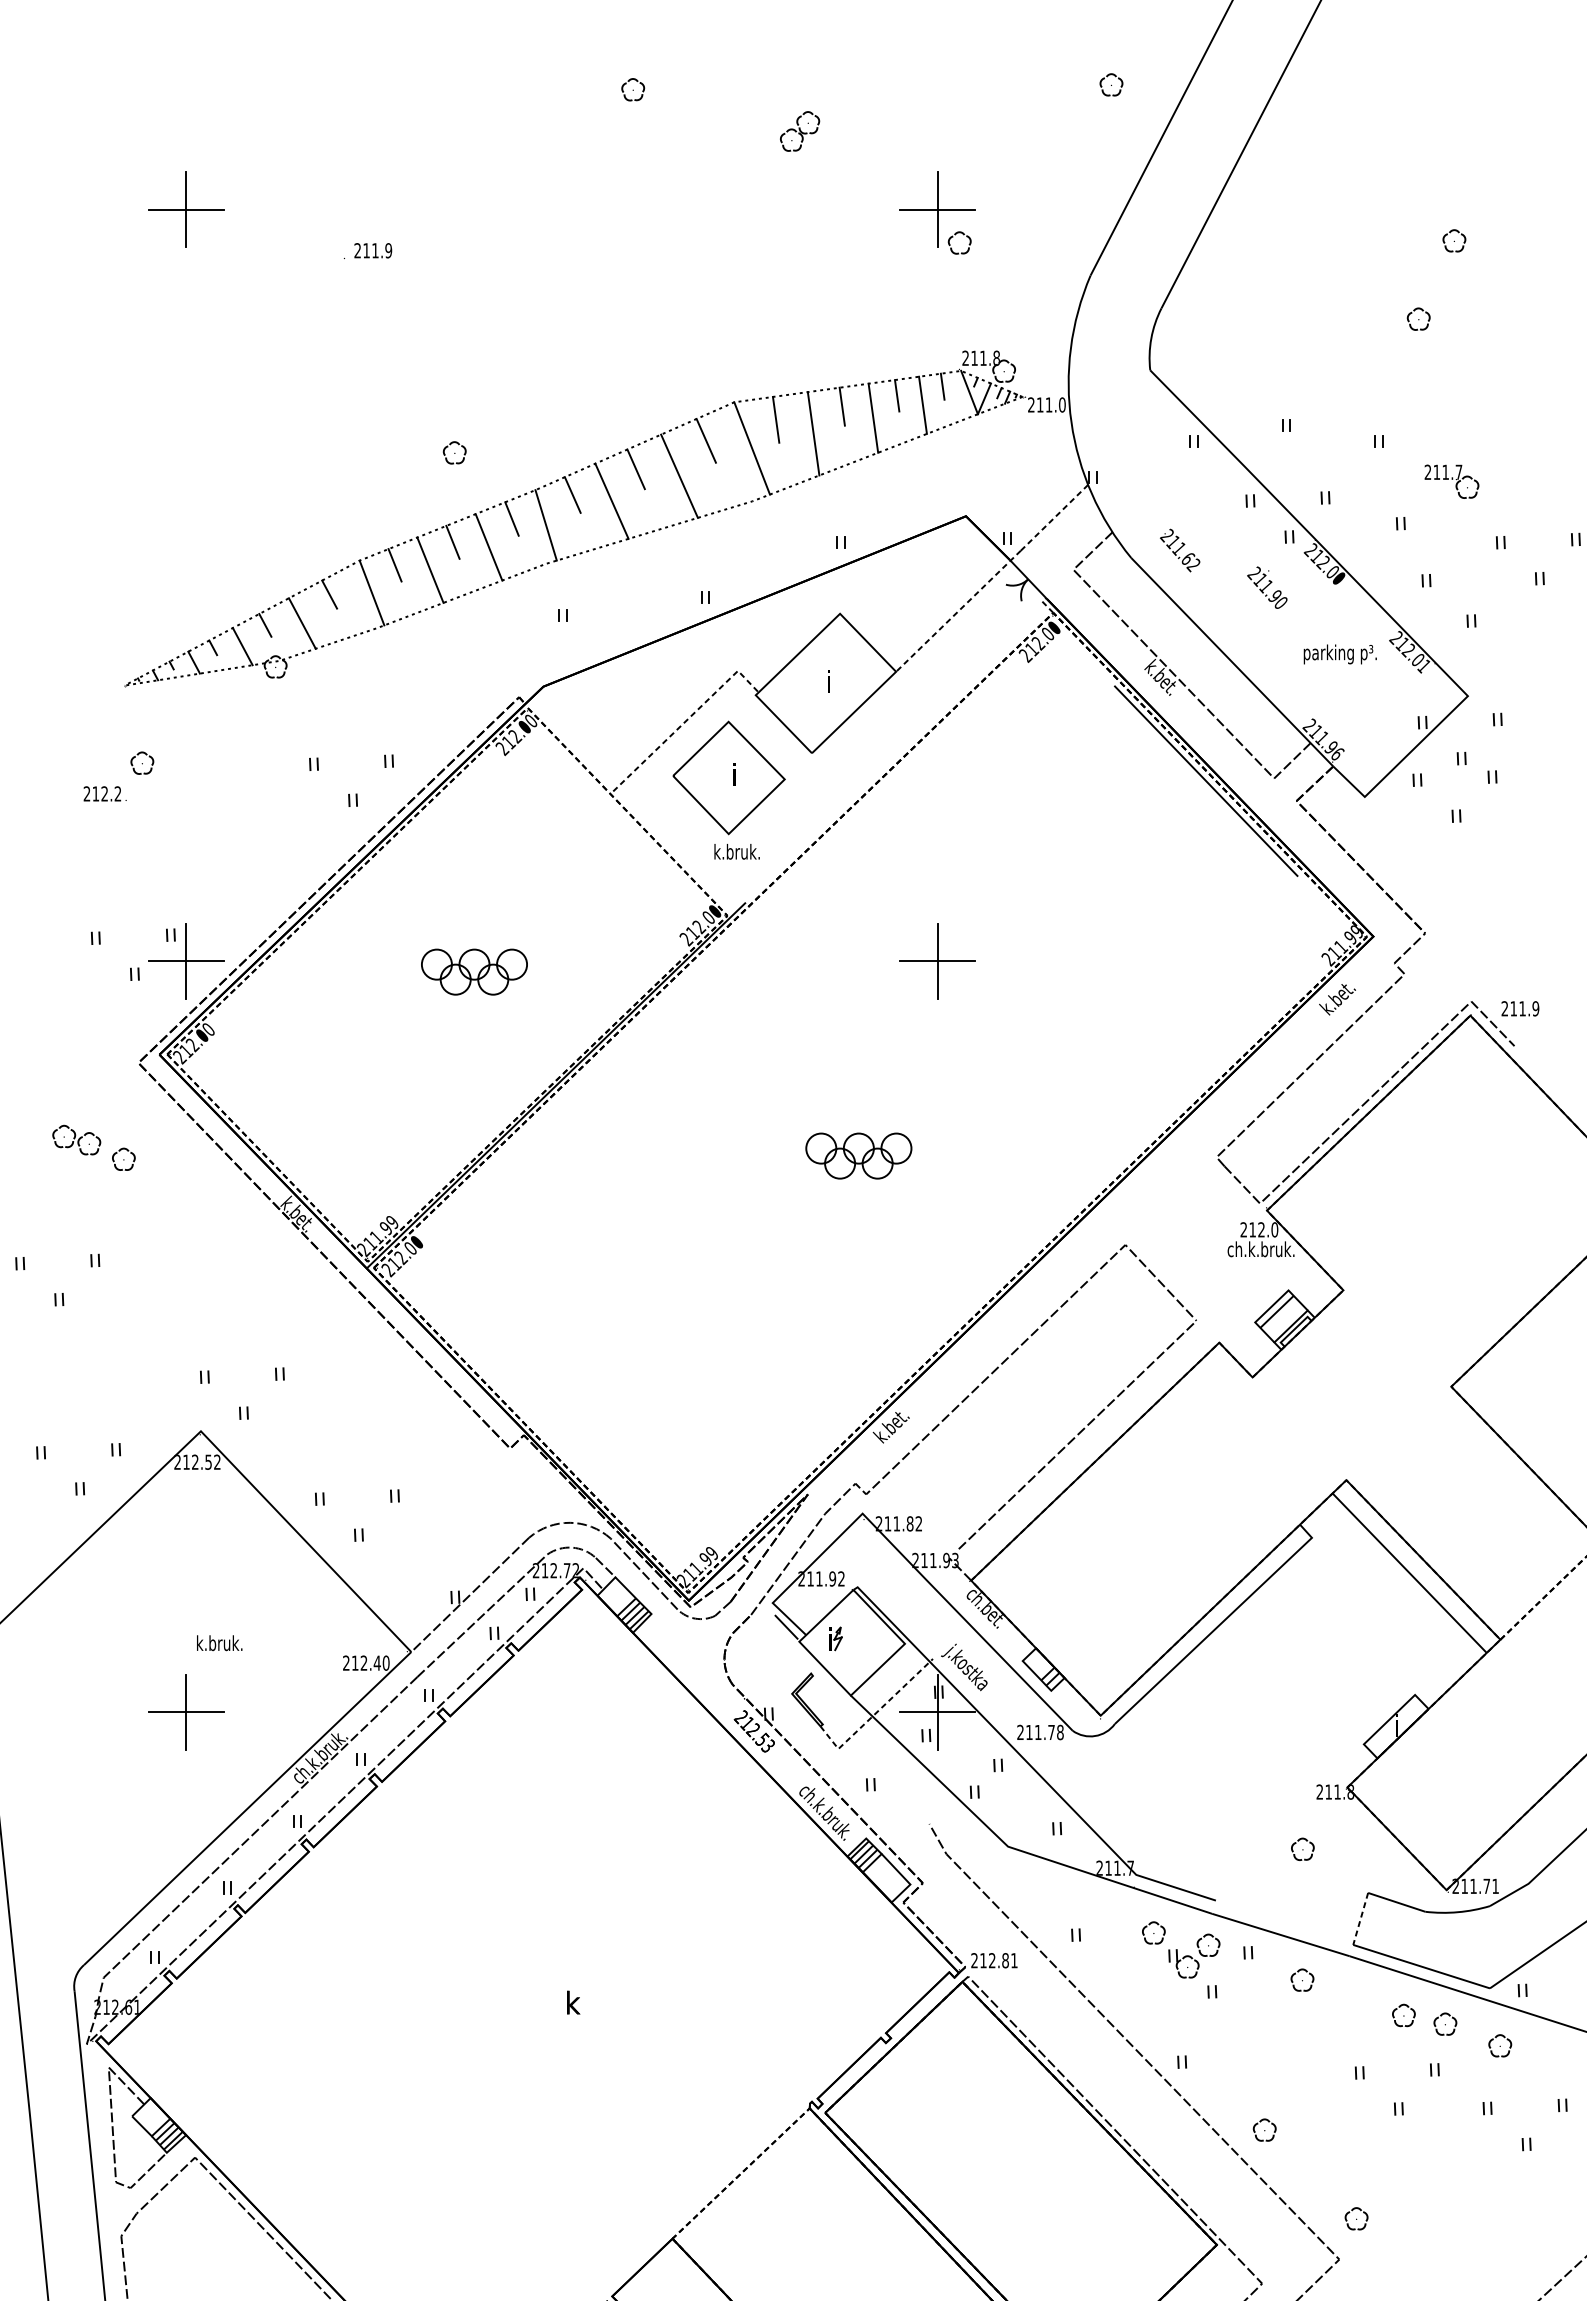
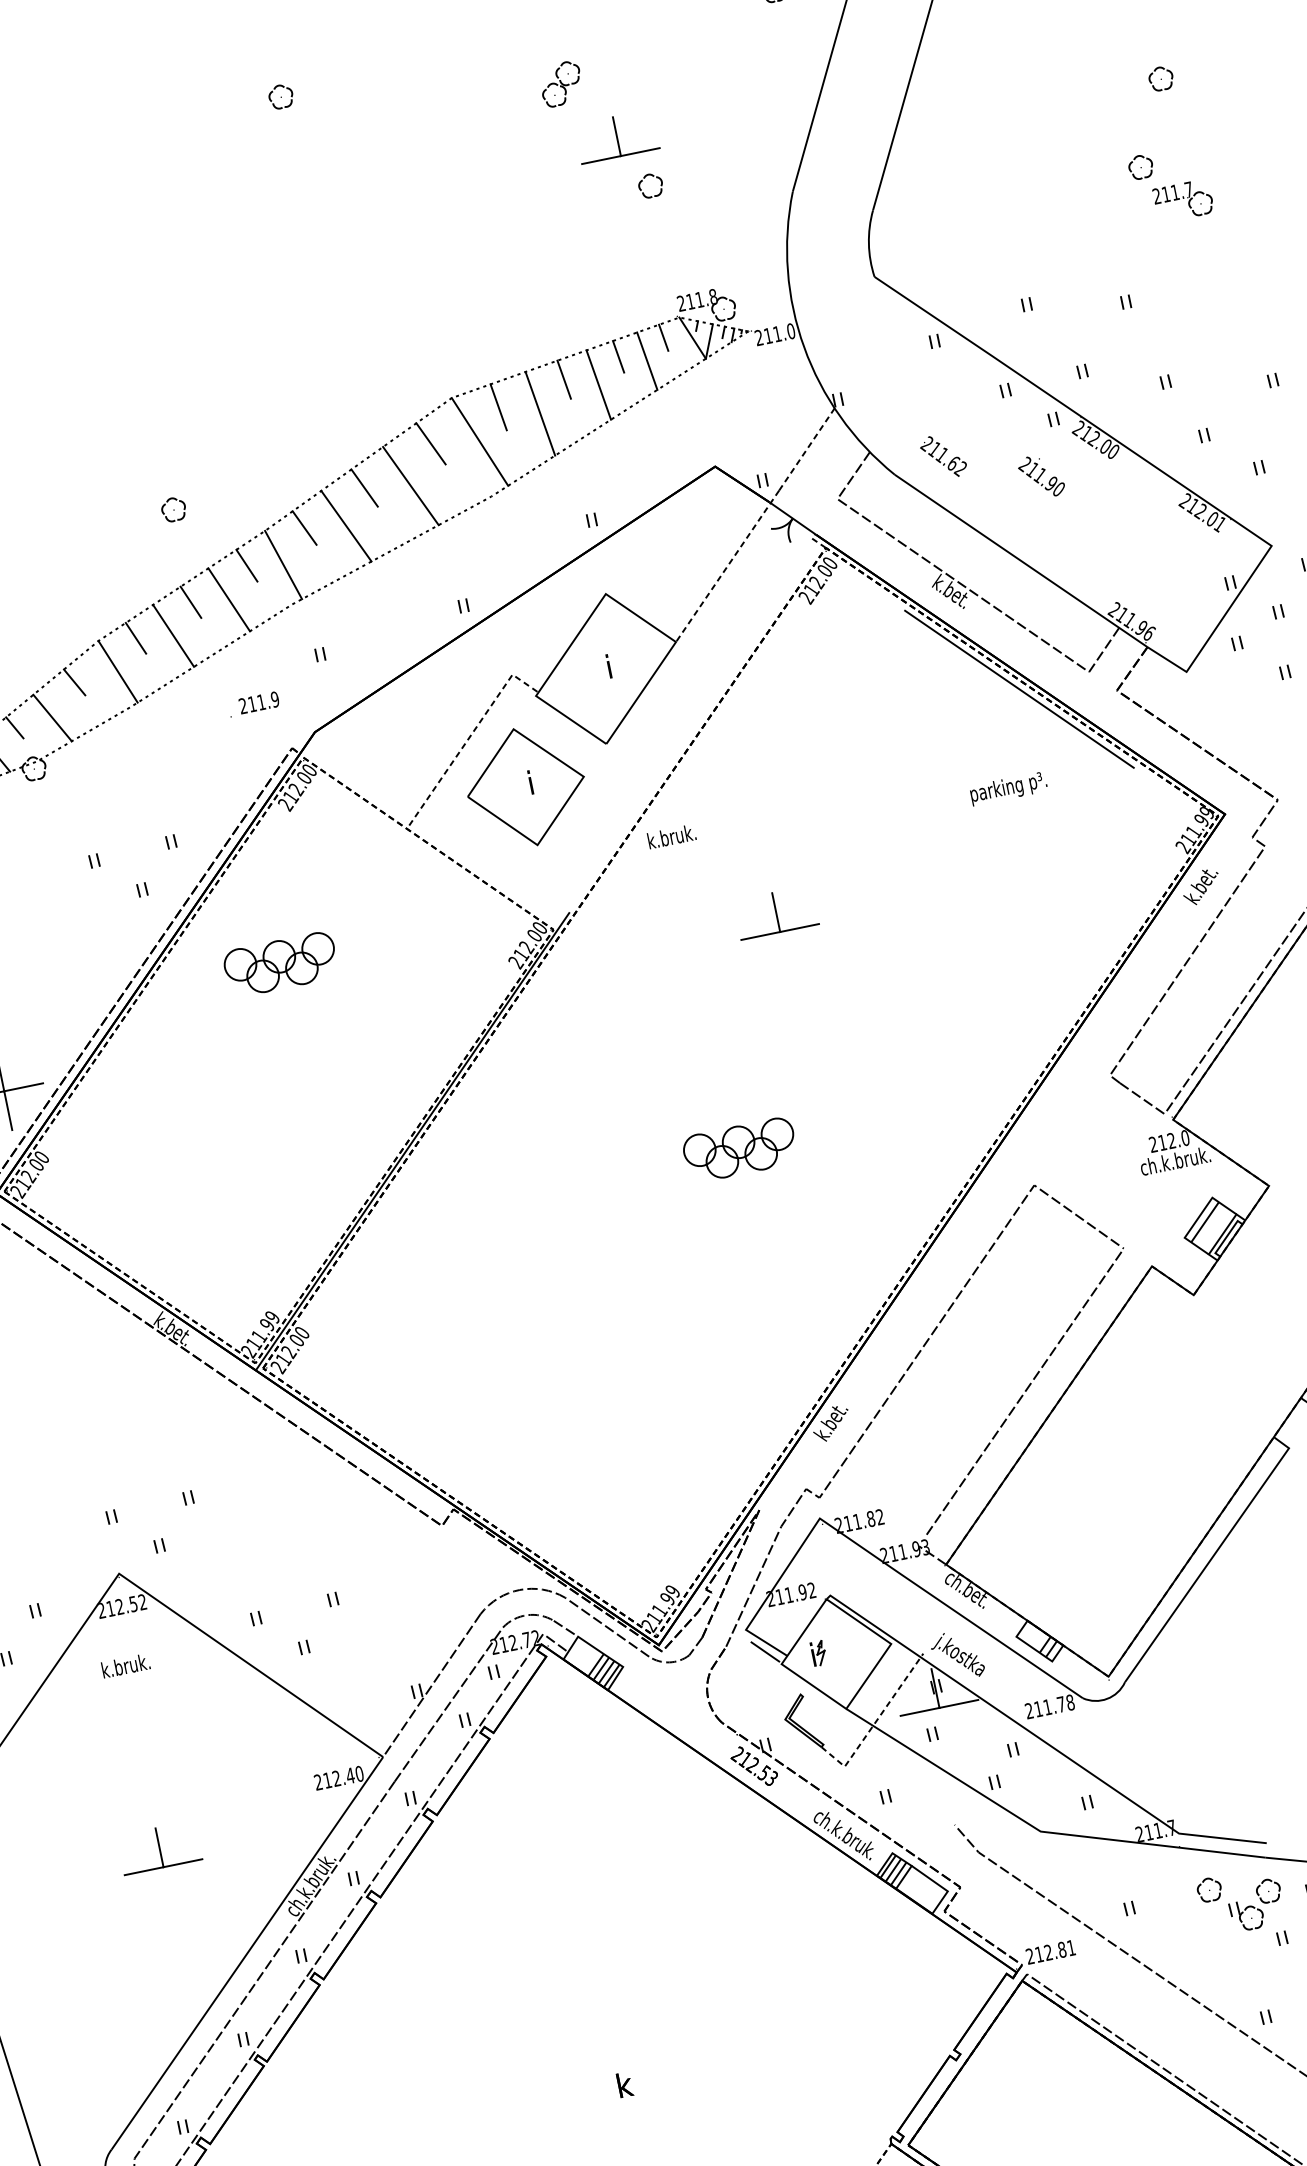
part: (800, 131) -> (561, 84), moved
line: (937, 228) -> (624, 175), removed
text: (368, 250) -> (254, 703), moved
part: (1451, 481) -> (1183, 200), moved
text: (1339, 654) -> (1007, 788), moved
text: (736, 851) -> (671, 836), moved
part: (474, 971) -> (280, 963), moved
line: (937, 979) -> (783, 951), removed
text: (219, 1643) -> (125, 1666), moved
line: (186, 1731) -> (167, 1886), removed
line: (937, 1731) -> (943, 1727), removed

